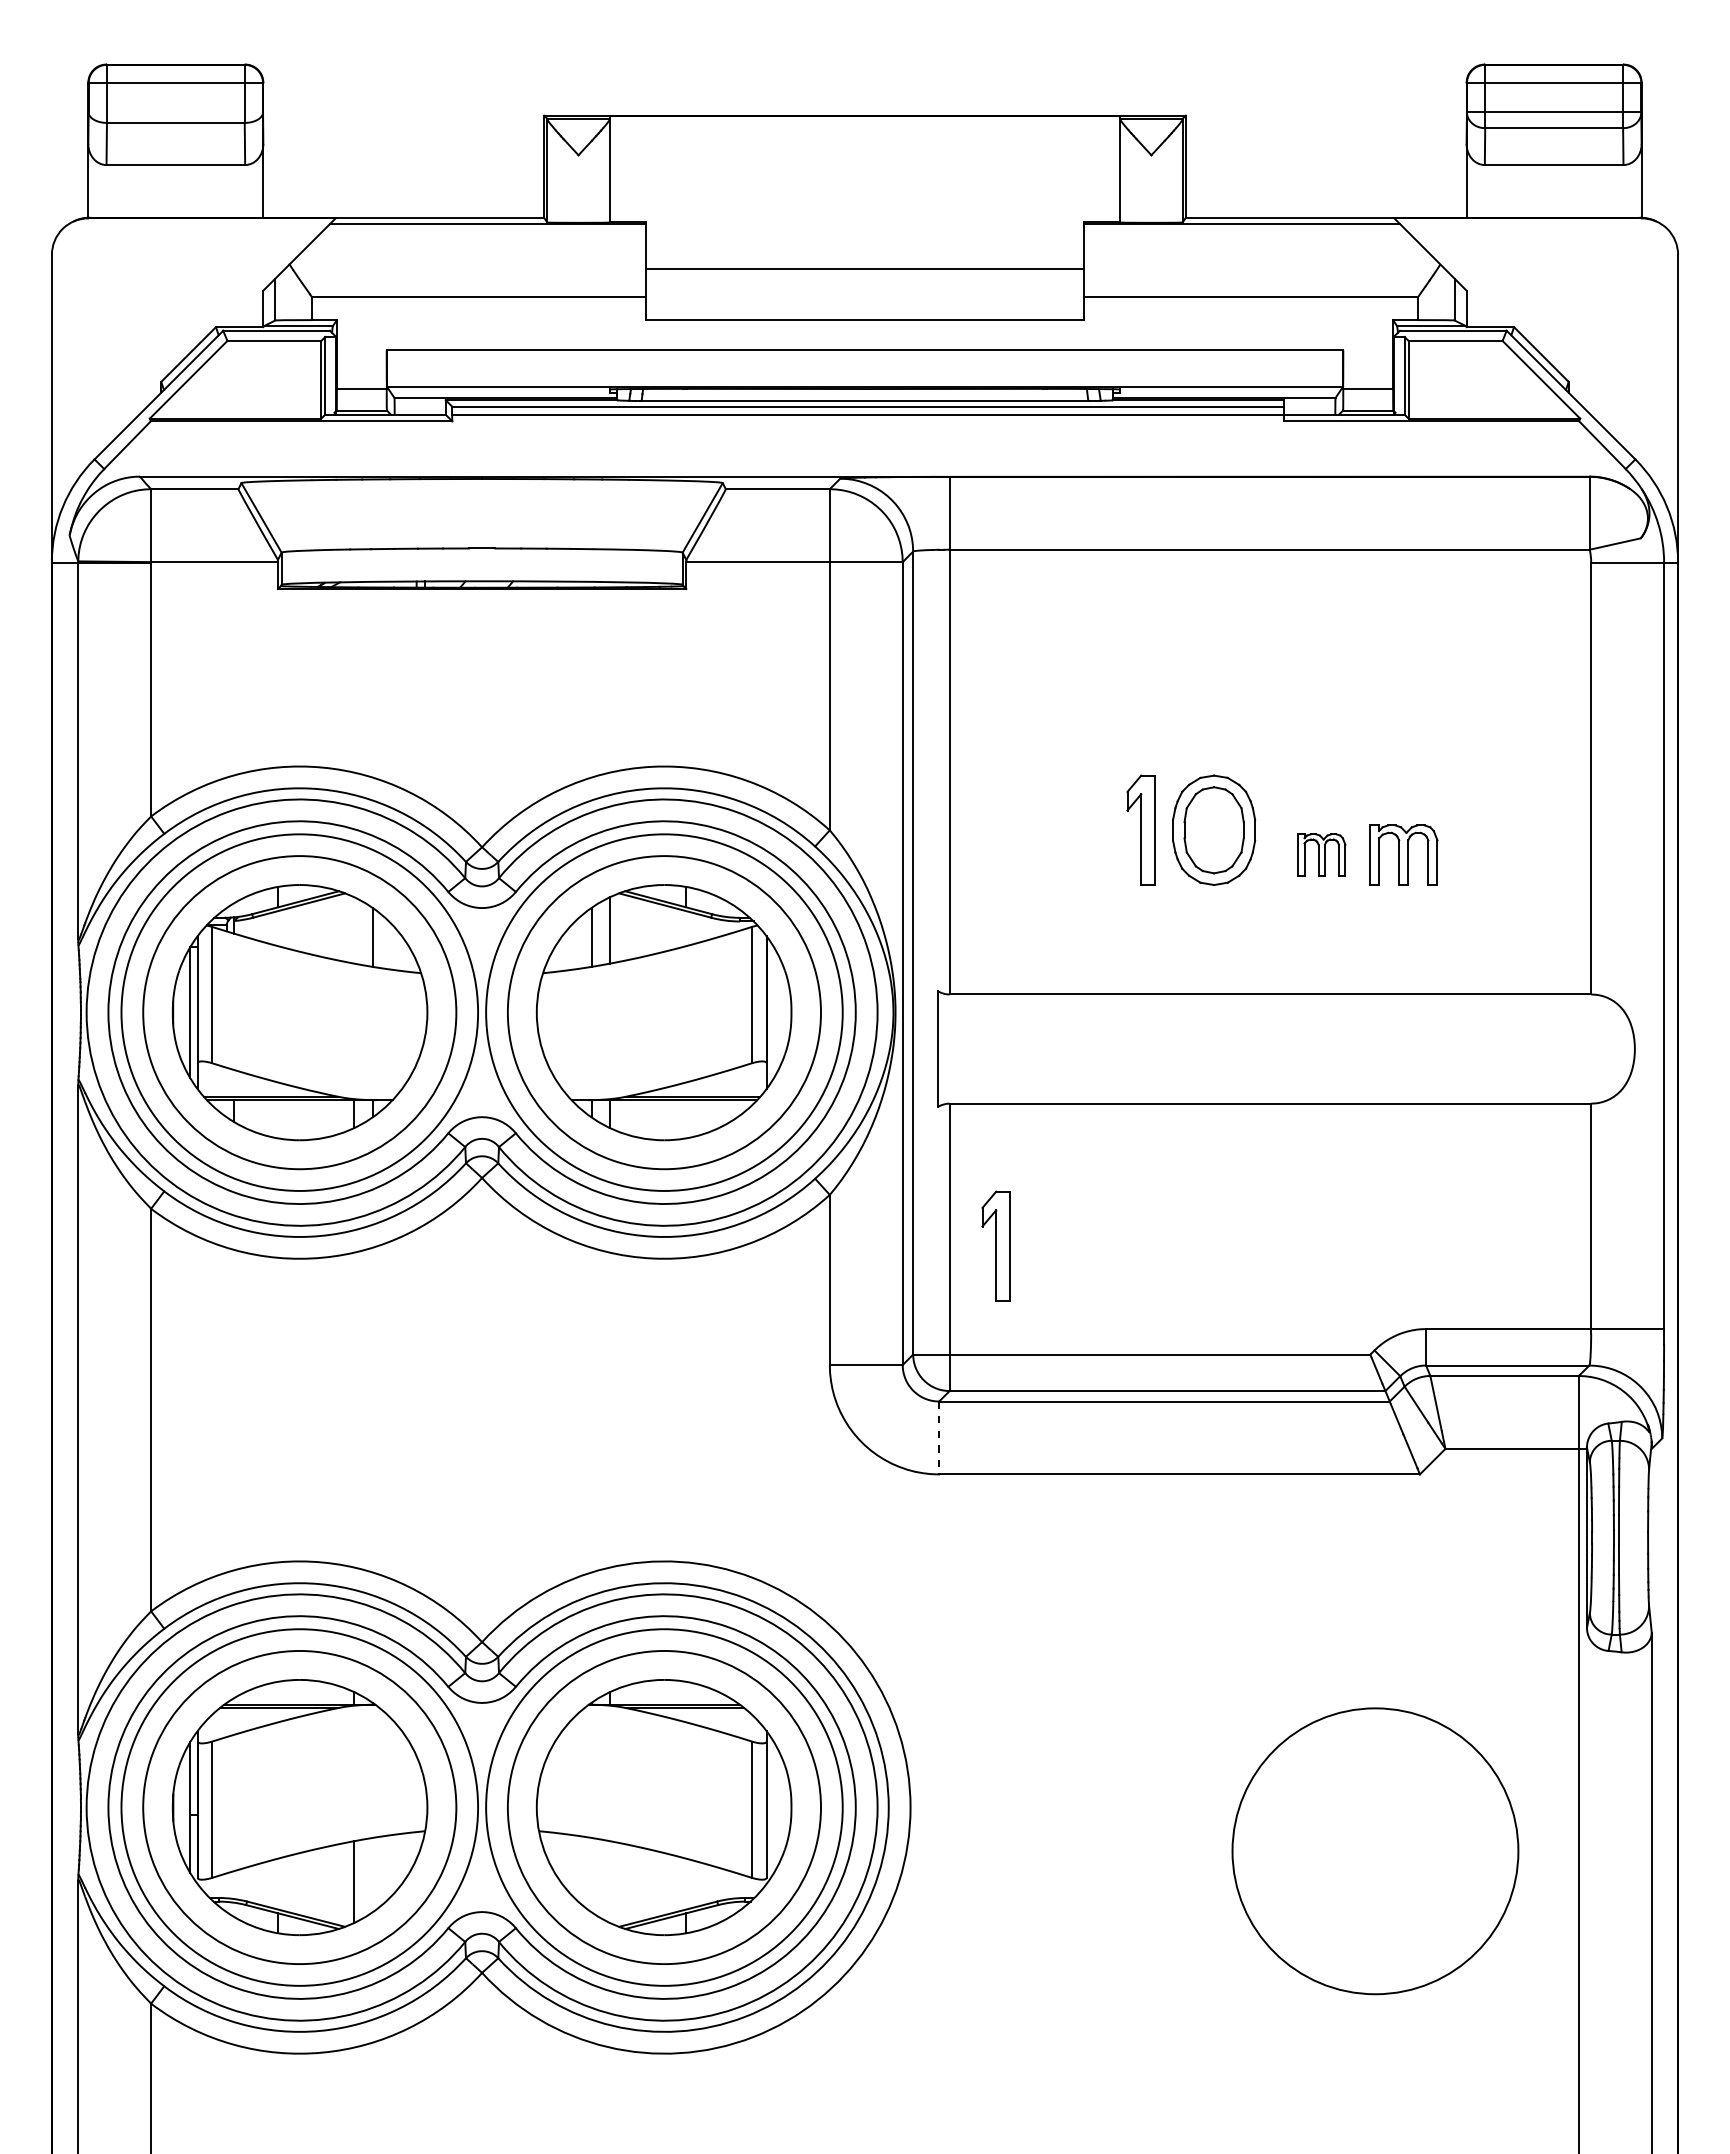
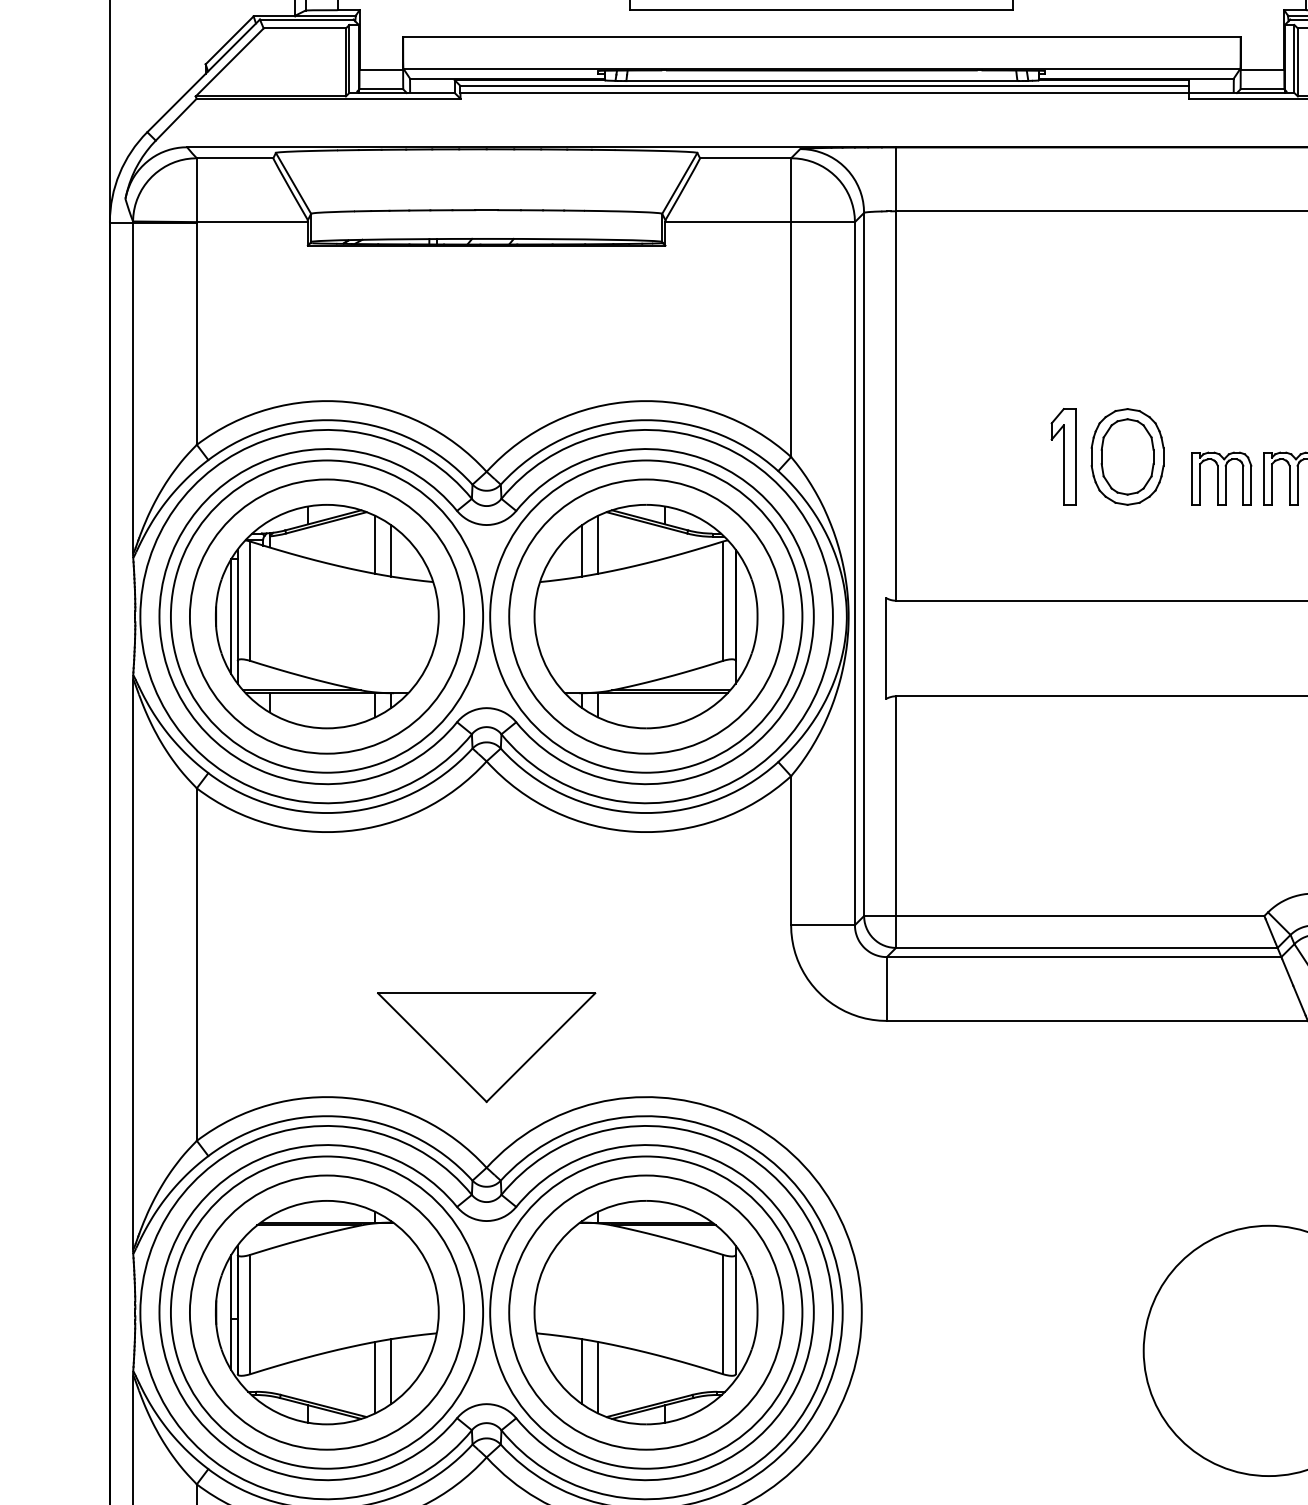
part: (1321, 854) -> (1221, 478), size x1.43
line: (354, 930) -> (374, 544), added
part: (995, 1245) -> (936, 820), removed
line: (939, 1438) -> (887, 989), dashed -> solid
part: (482, 1504) -> (486, 1047), added
line: (372, 1874) -> (390, 1371), added
line: (591, 1874) -> (582, 1371), added
line: (609, 1881) -> (598, 1377), added

